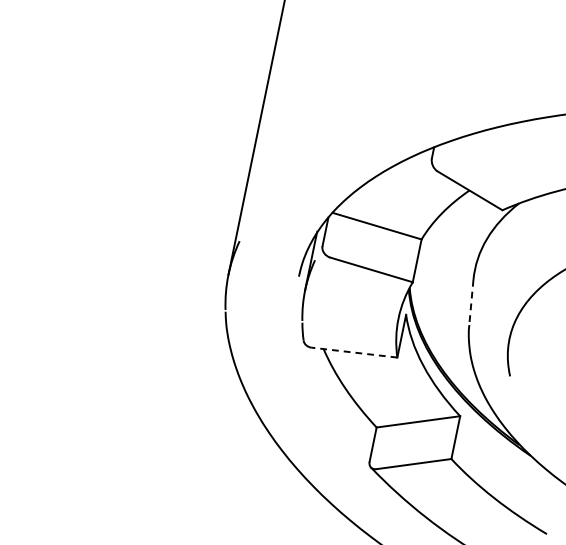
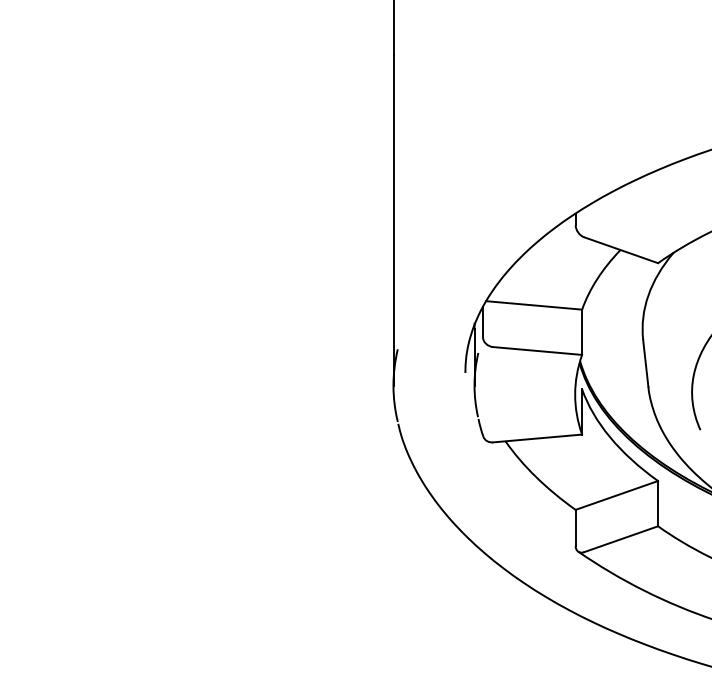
line: (471, 302) -> (645, 363), dashed -> solid
line: (354, 352) -> (537, 438), dashed -> solid

